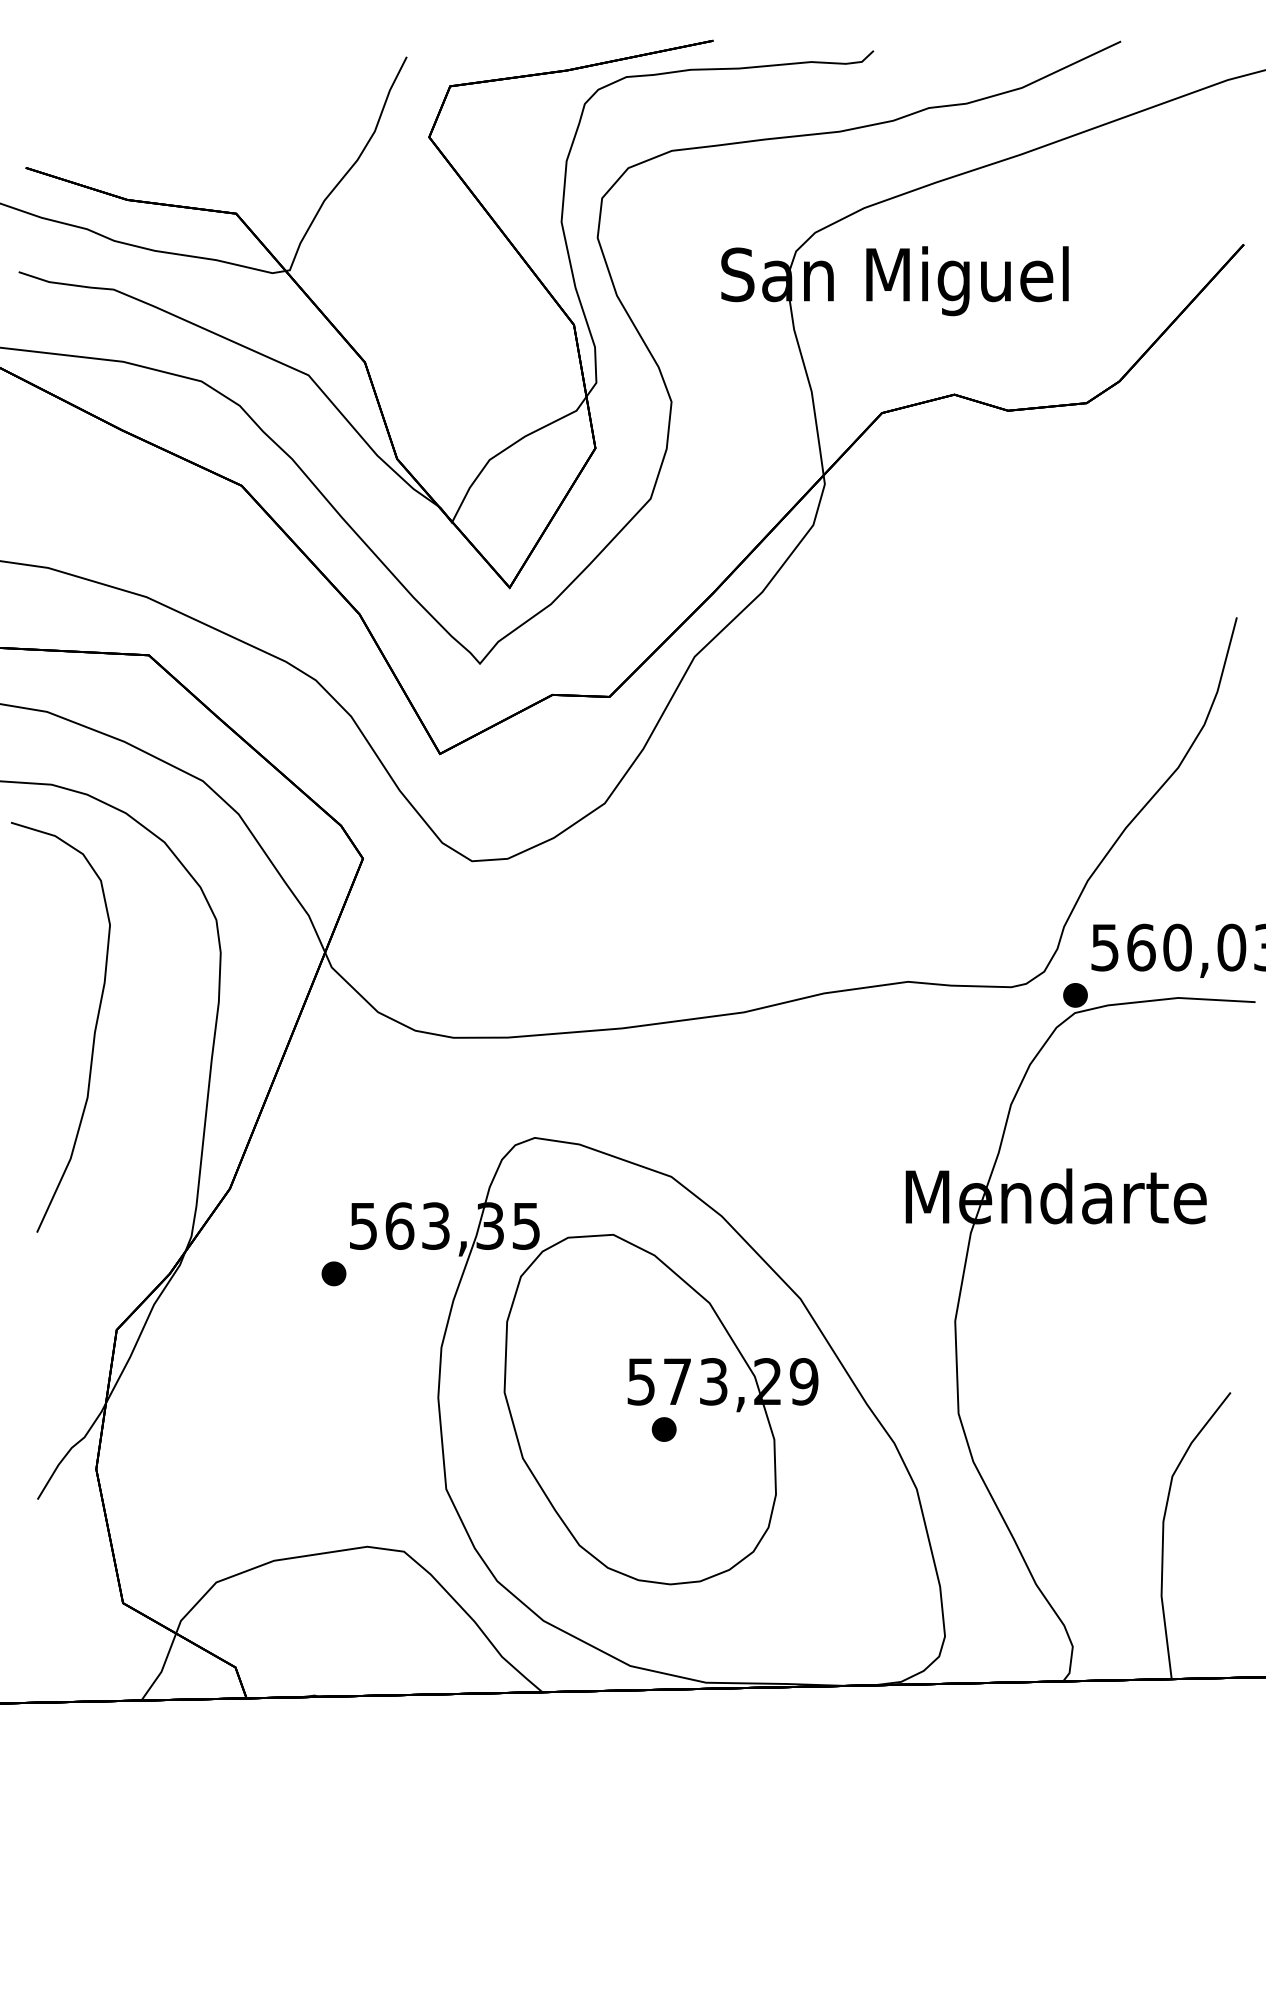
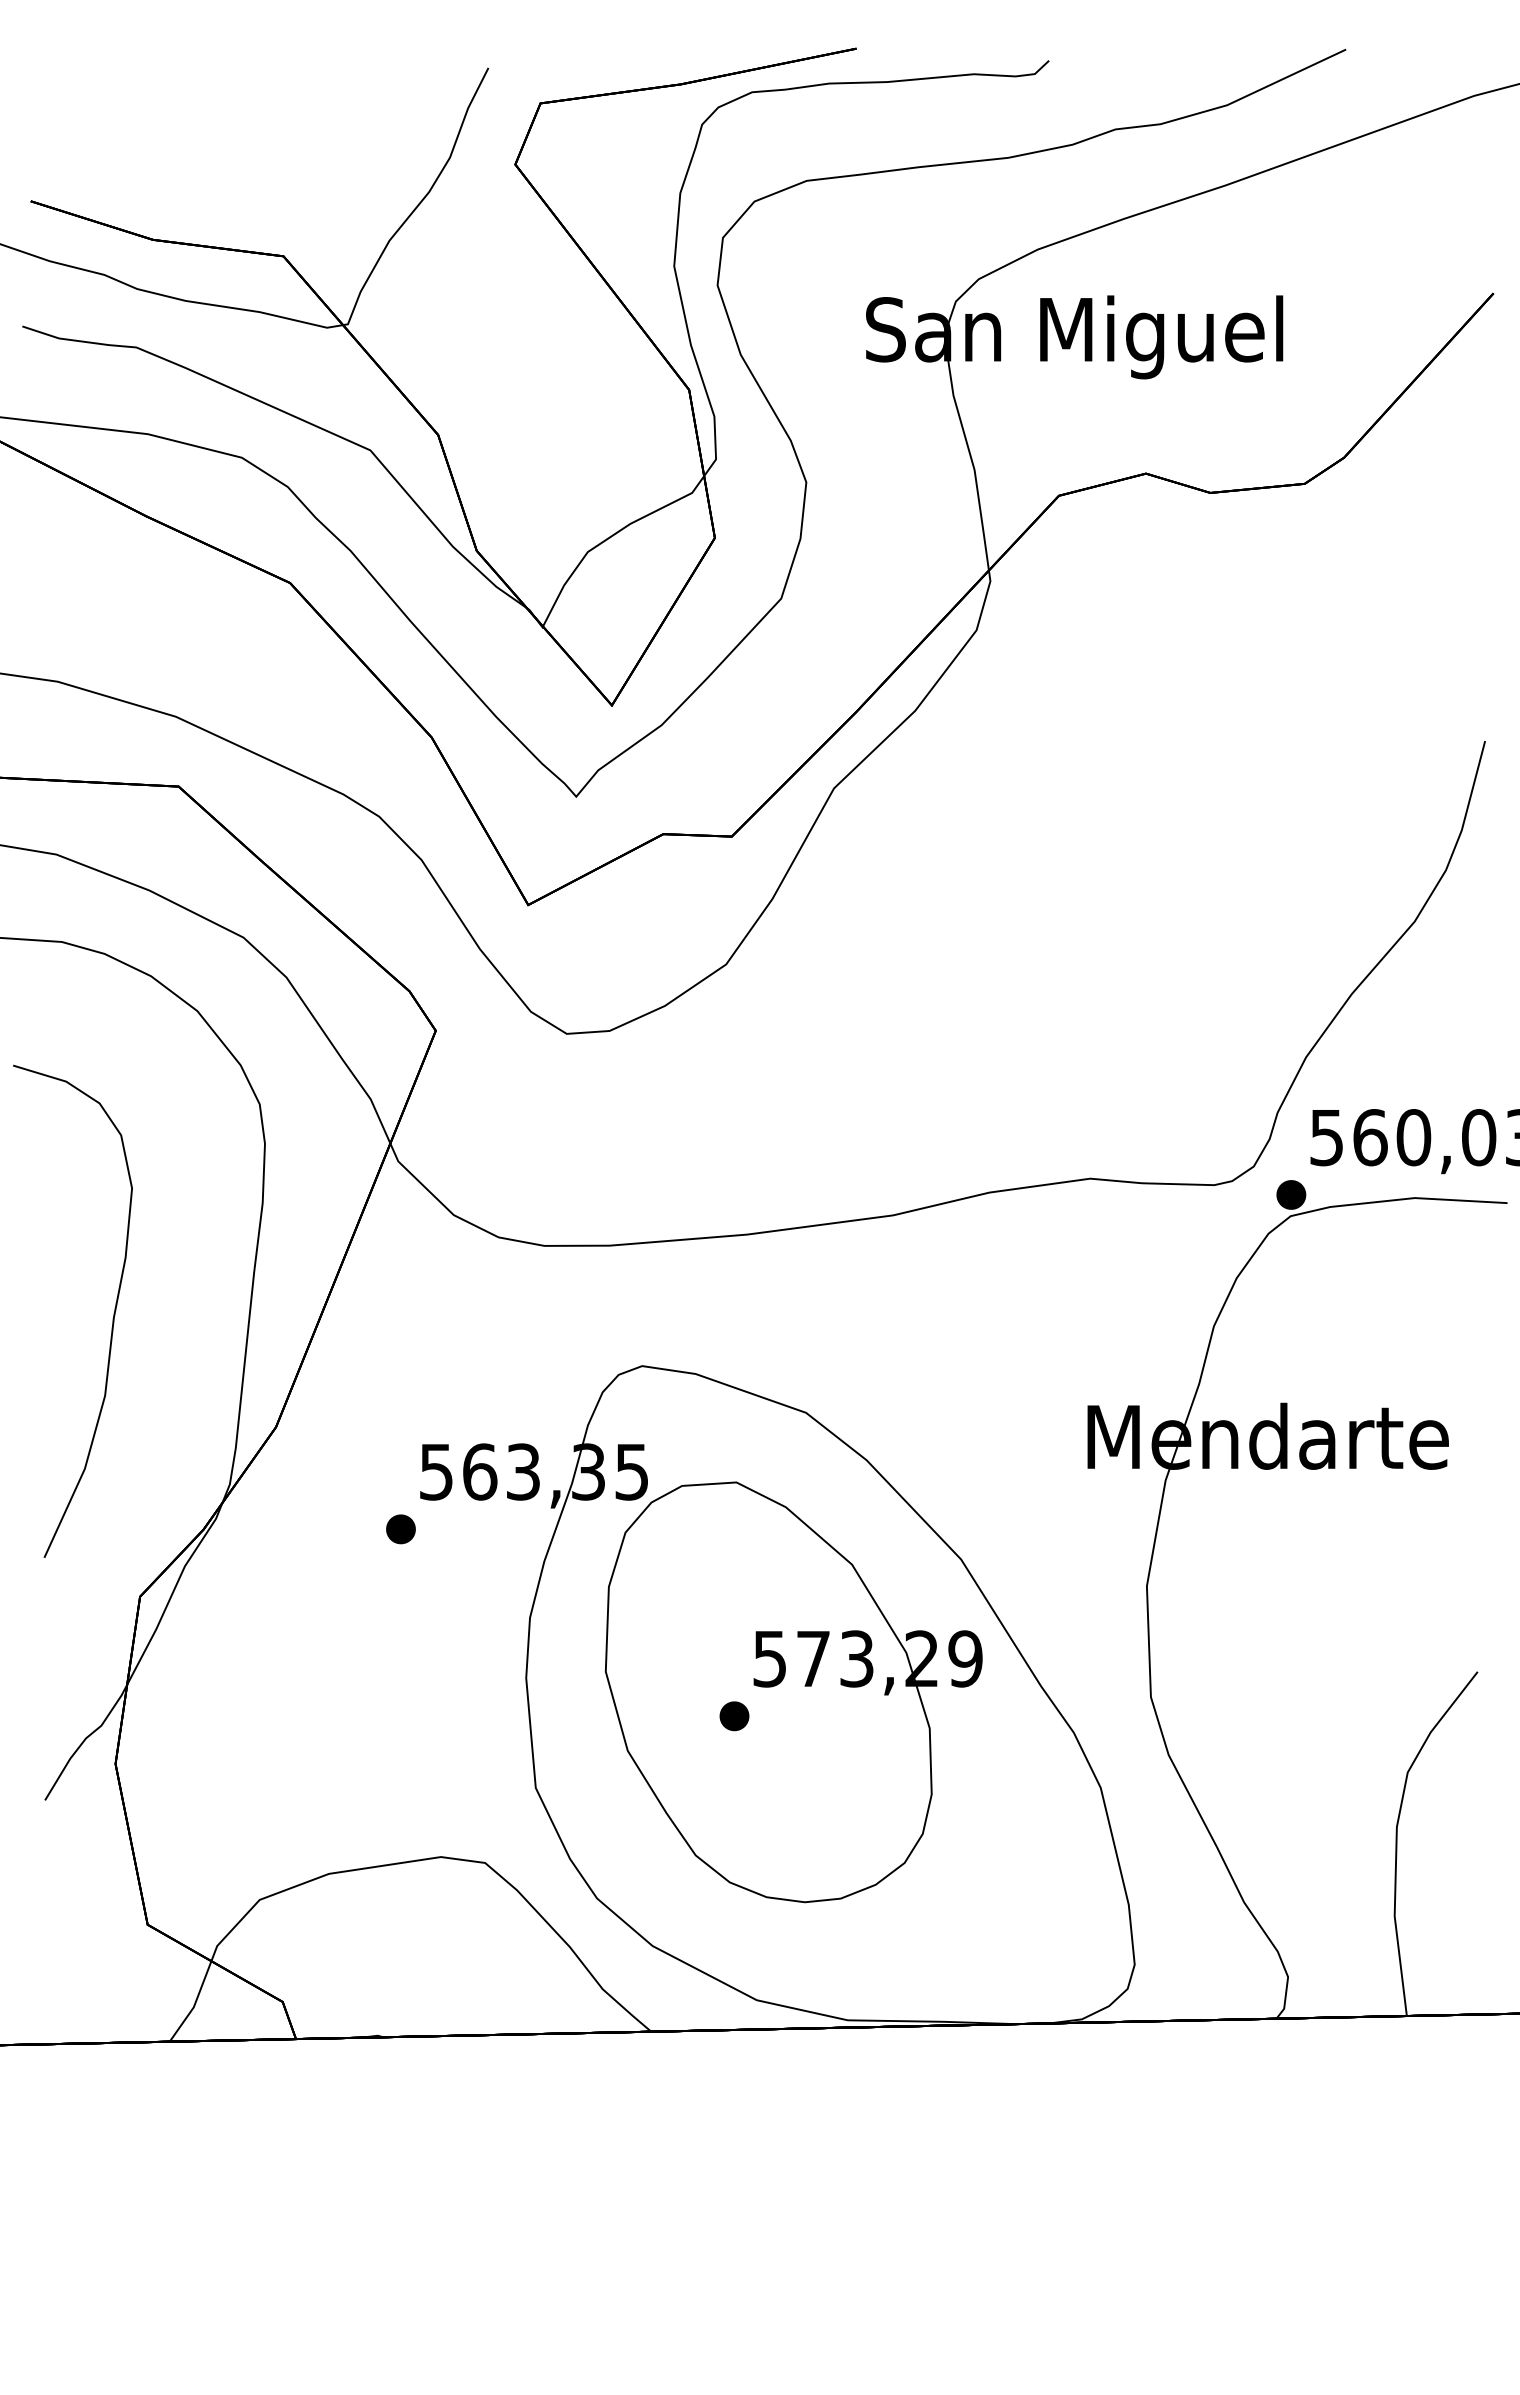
curve: (93, 1033) -> (112, 1318), moved
part: (664, 1429) -> (734, 1716), moved

